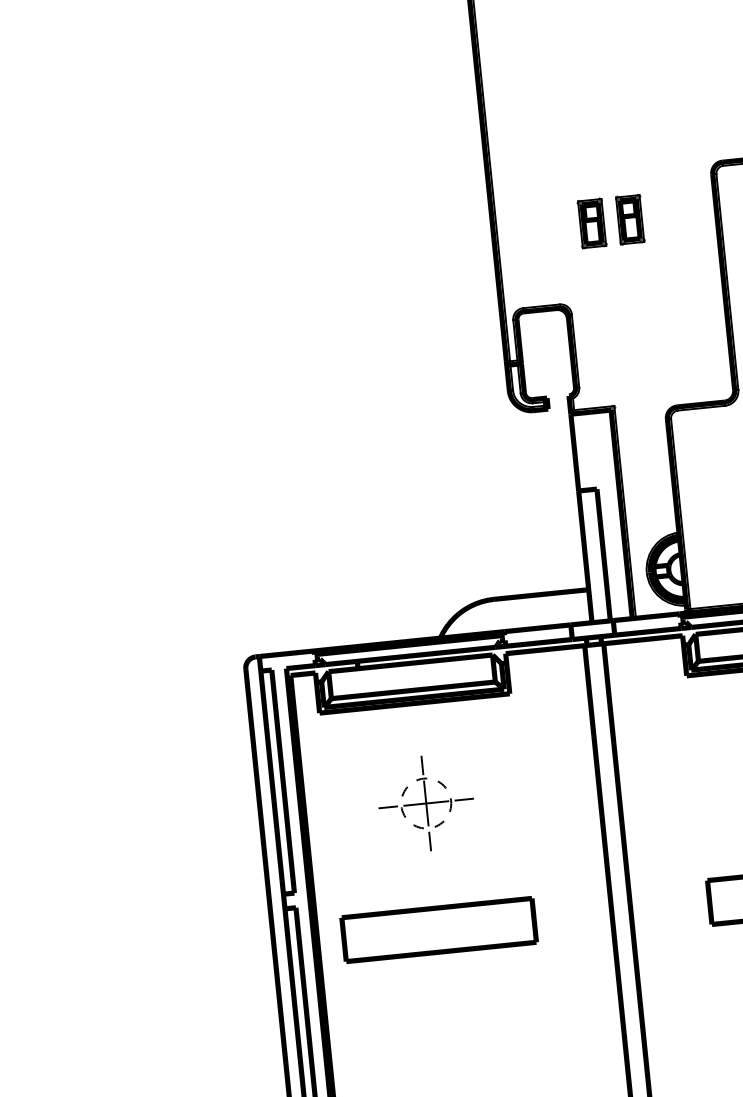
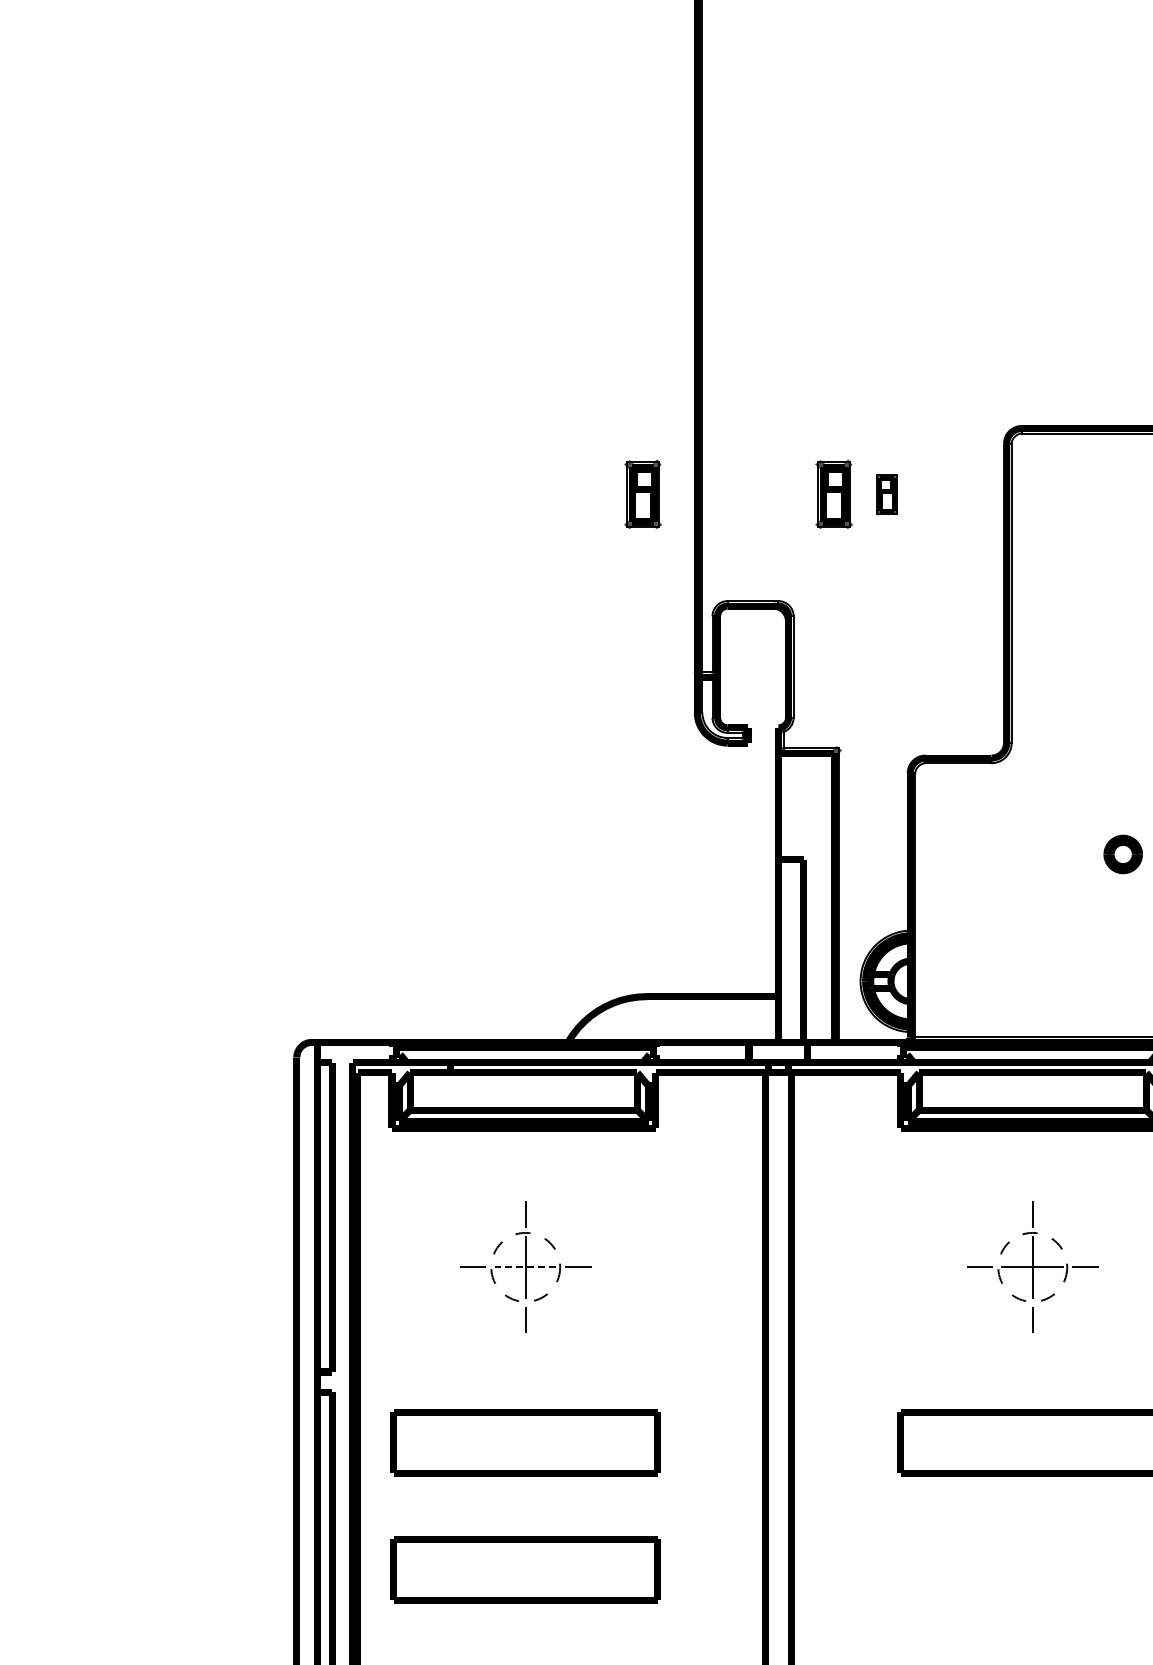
part: (629, 219) -> (886, 494), size x0.6
part: (453, 236) -> (642, 493), added
line: (426, 803) -> (525, 1267), solid -> dashed
part: (448, 1021) -> (525, 1569), added

